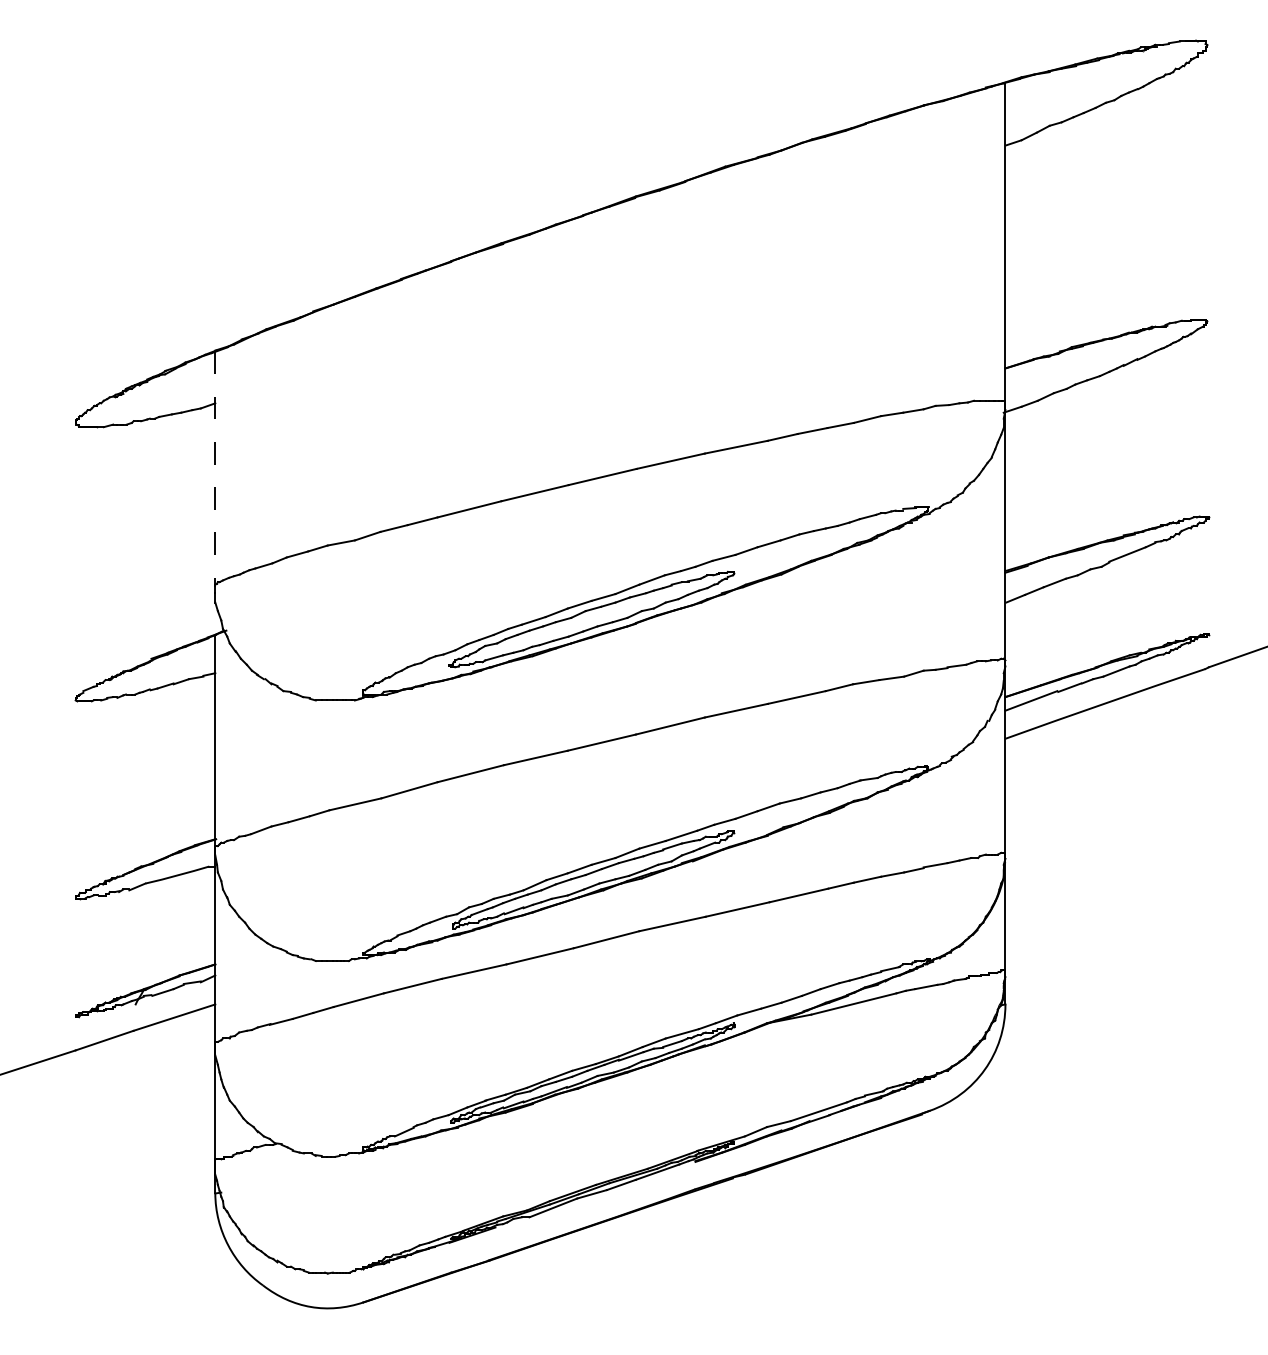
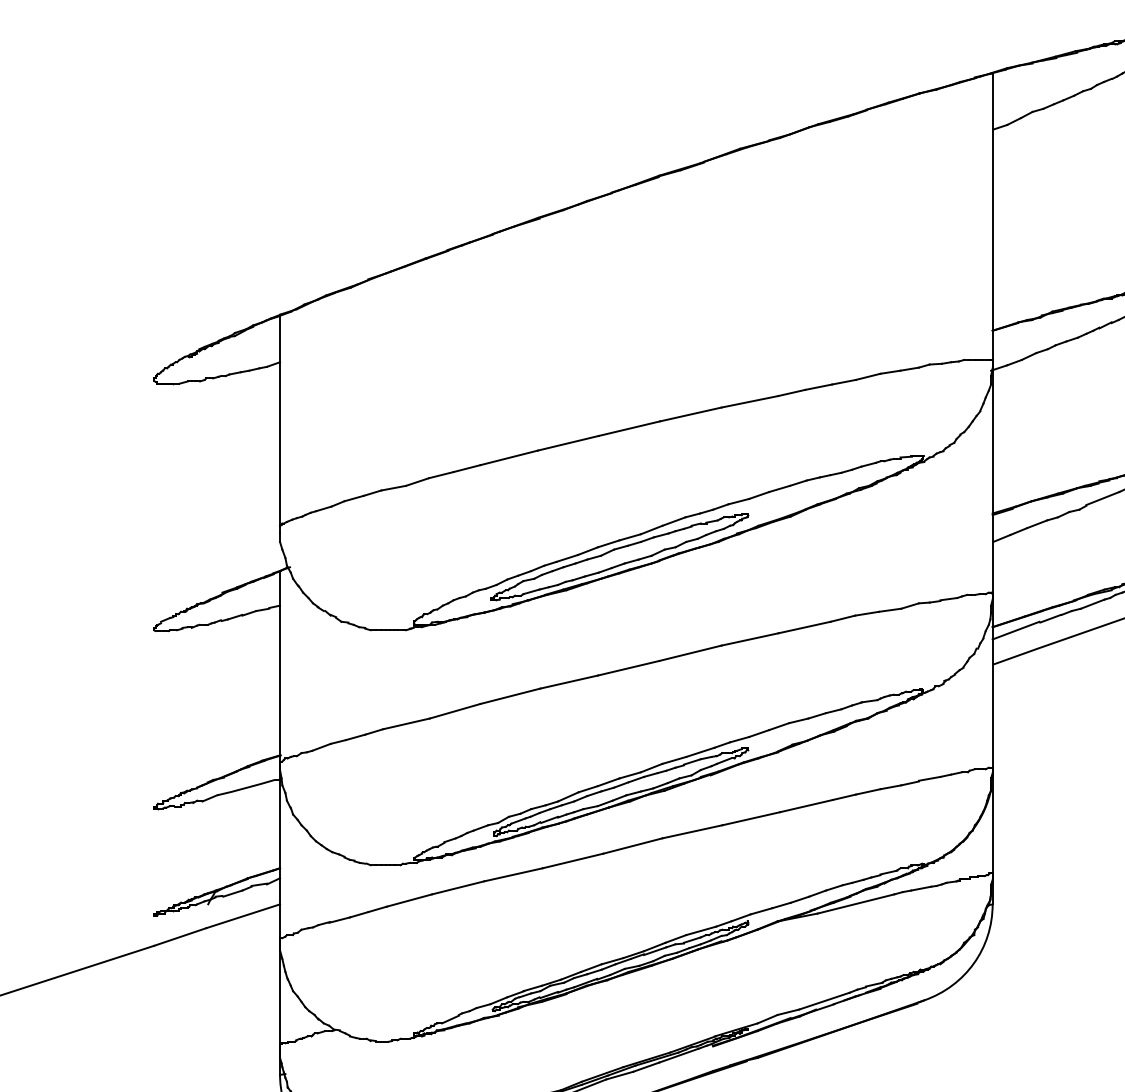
line: (215, 468) -> (280, 421), dashed -> solid

